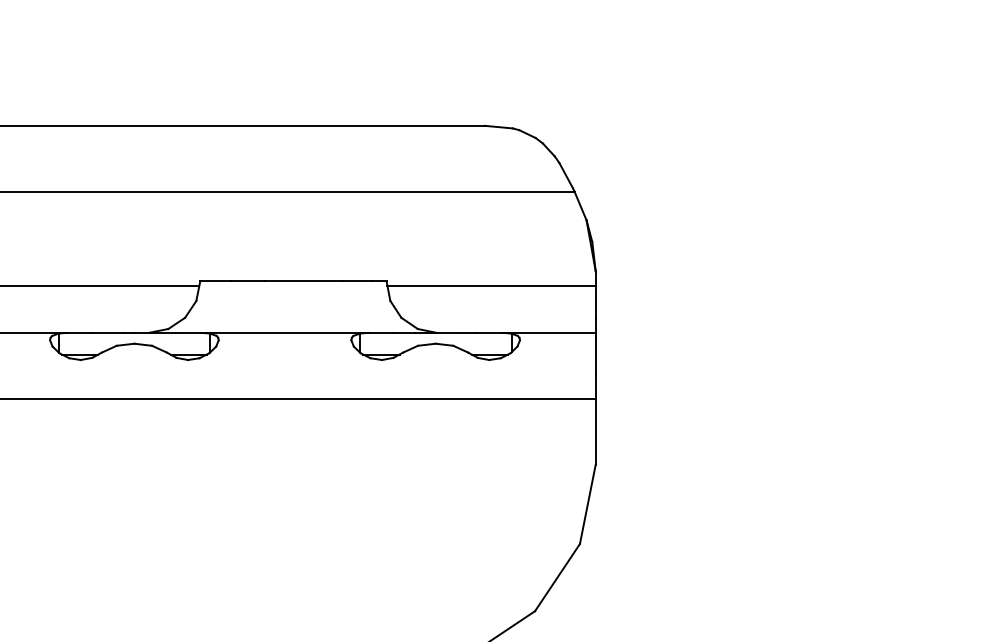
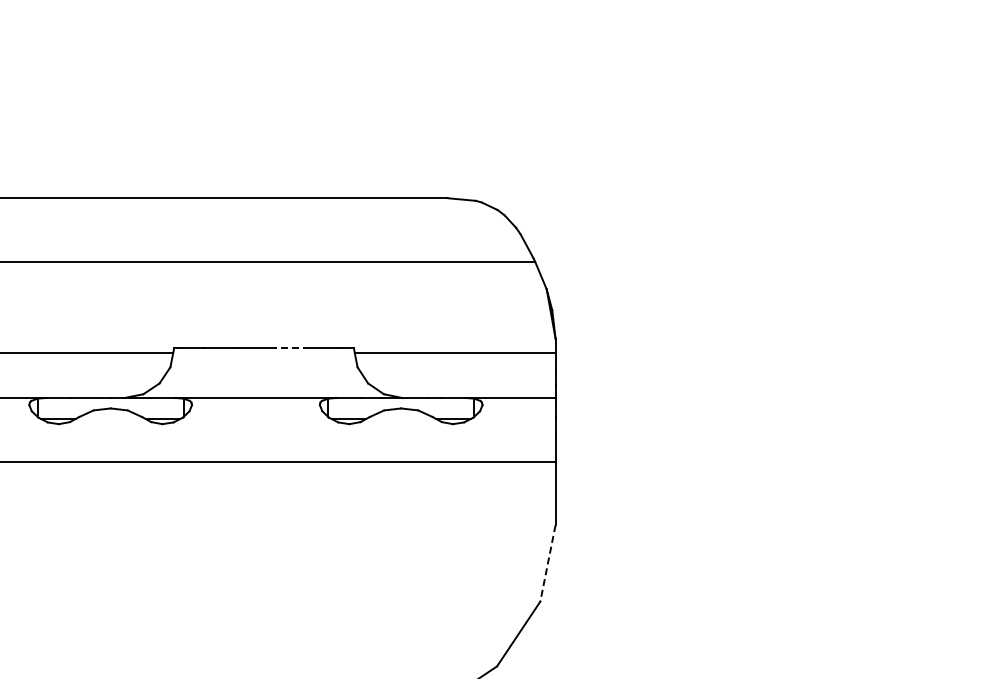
line: (322, 281) -> (292, 348), solid -> dashed
line: (587, 504) -> (547, 563), solid -> dashed

